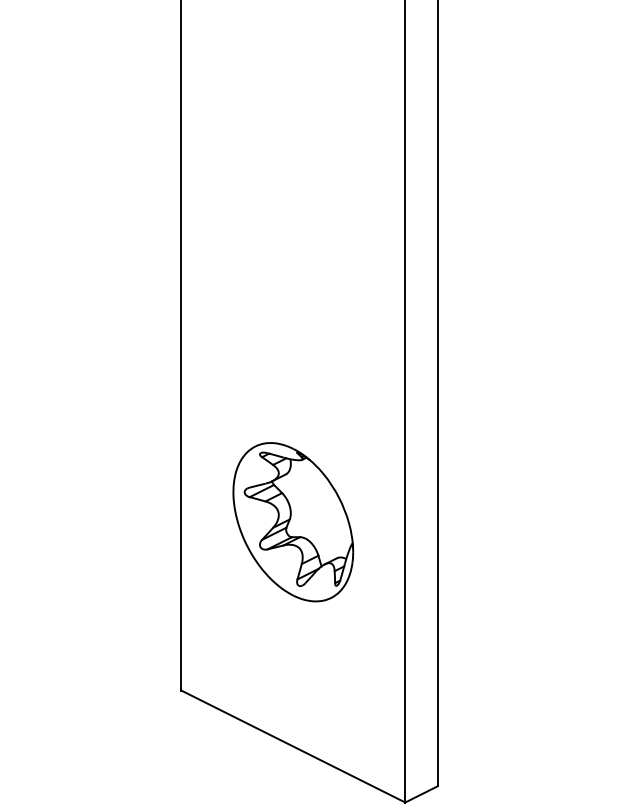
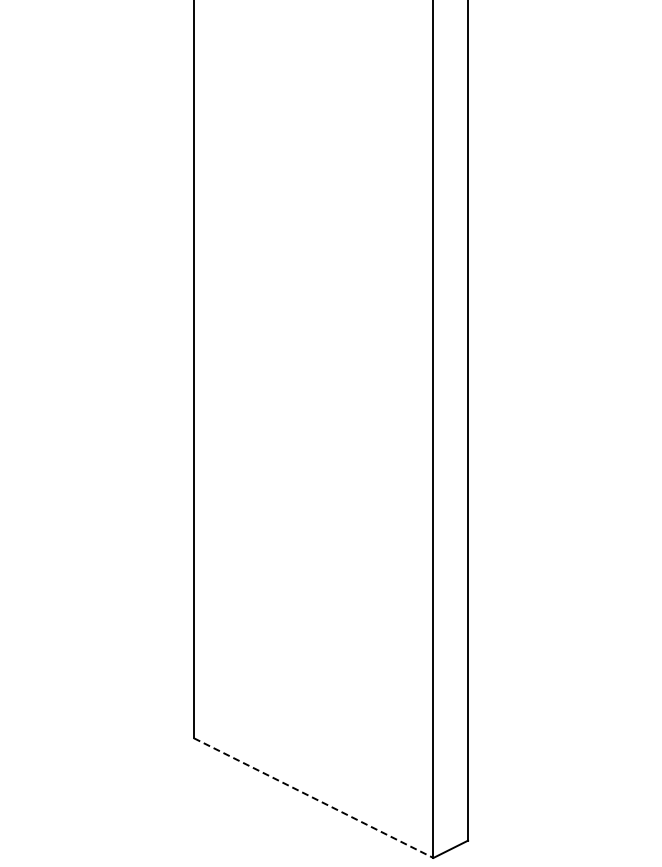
part: (293, 521) -> (313, 557), removed
line: (293, 746) -> (313, 798), solid -> dashed

